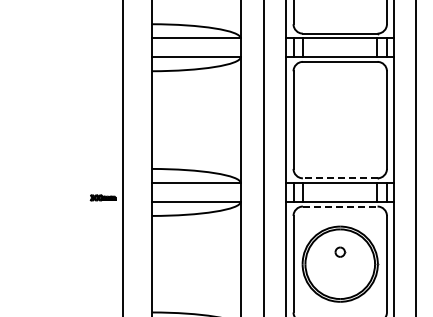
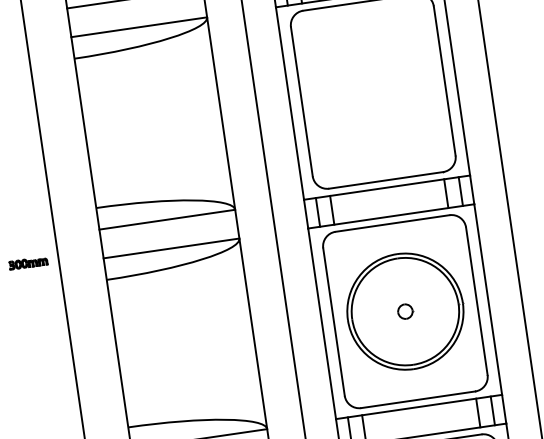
line: (339, 178) -> (385, 180), dashed -> solid
line: (340, 206) -> (392, 223), dashed -> solid
part: (340, 251) -> (405, 310), moved

